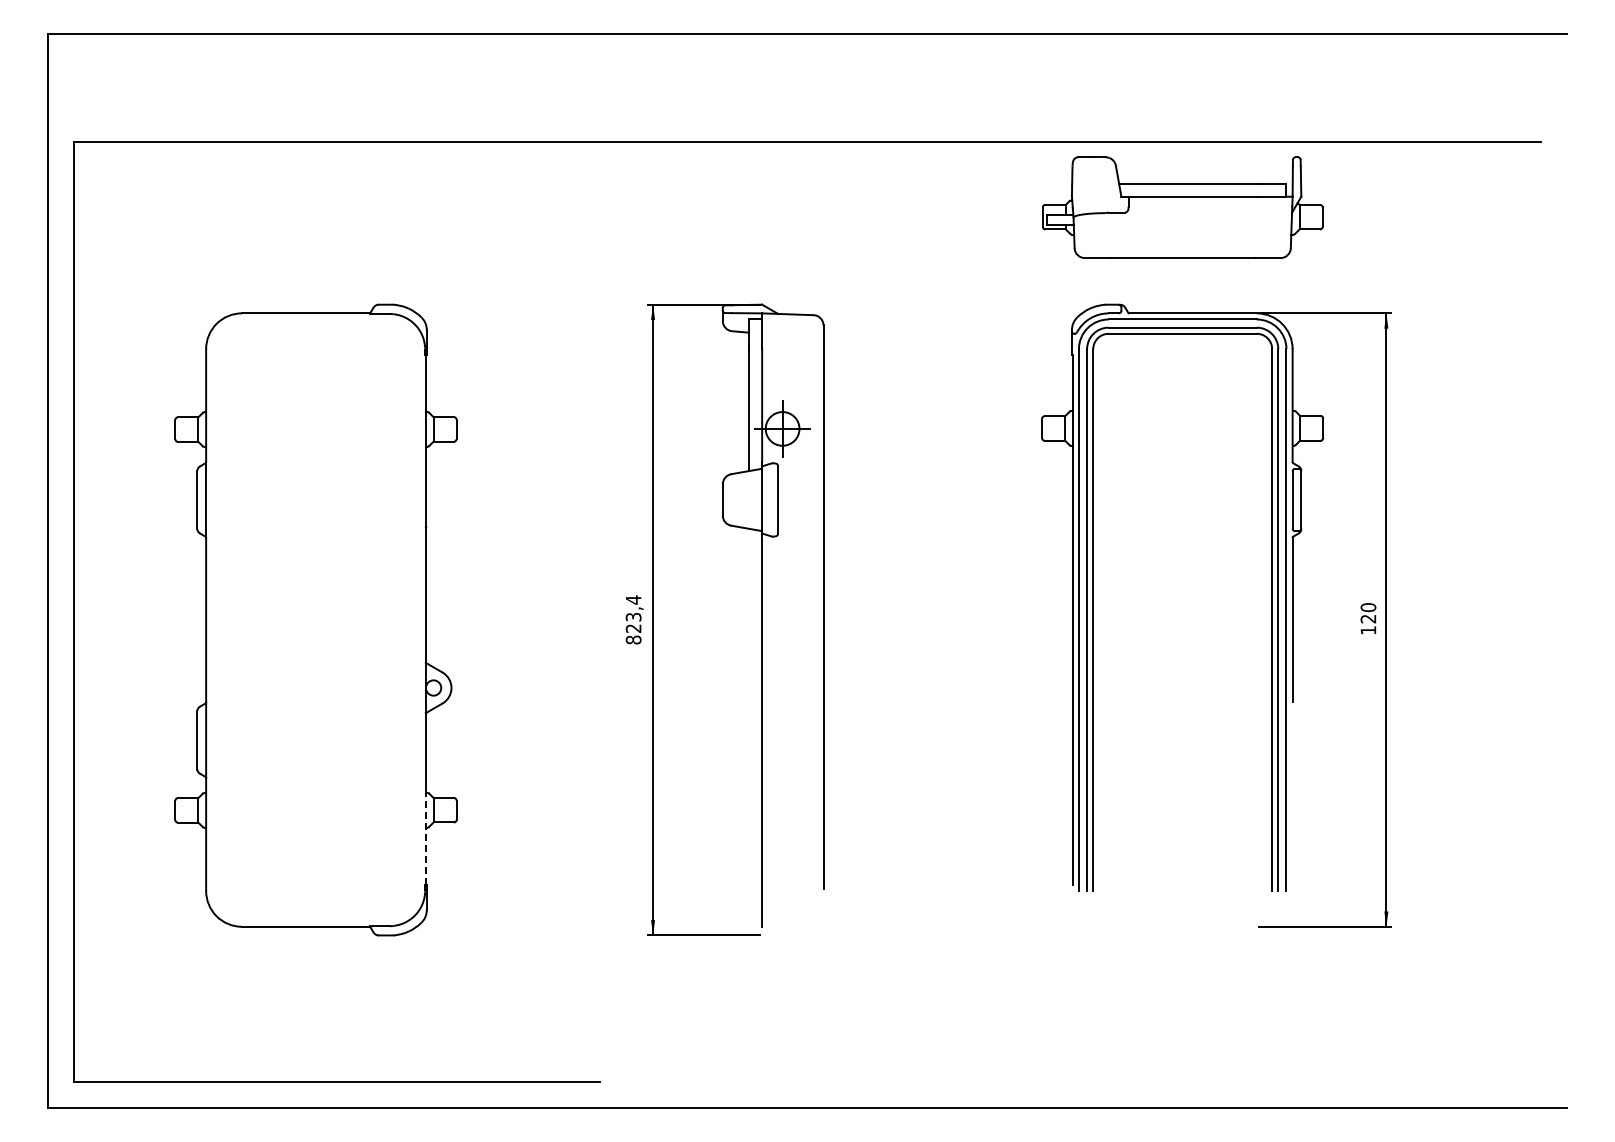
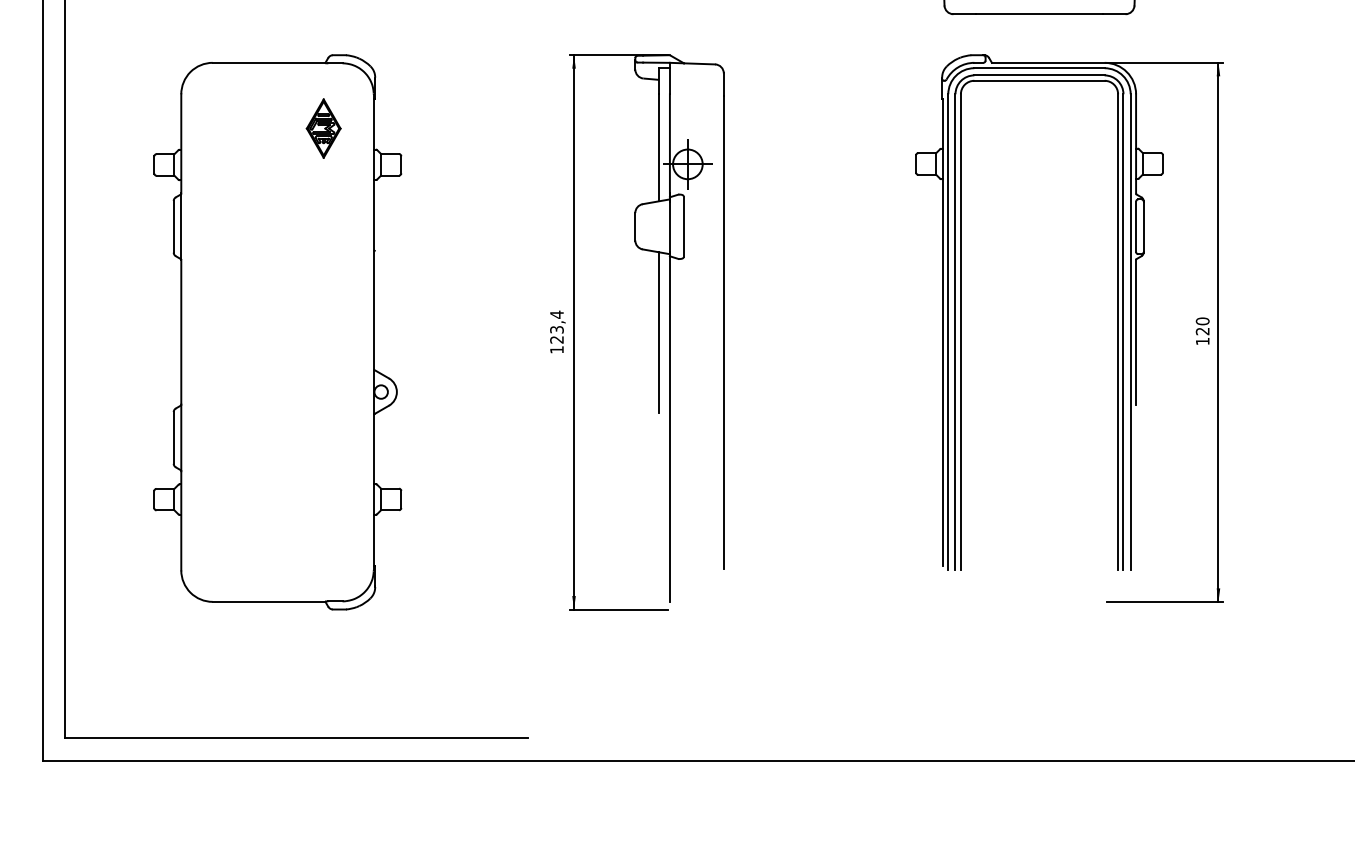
part: (368, 387) -> (323, 127), added
line: (749, 619) -> (658, 331), added
text: (633, 639) -> (556, 349), 823,4 -> 123,4
line: (425, 838) -> (374, 524), dashed -> solid

